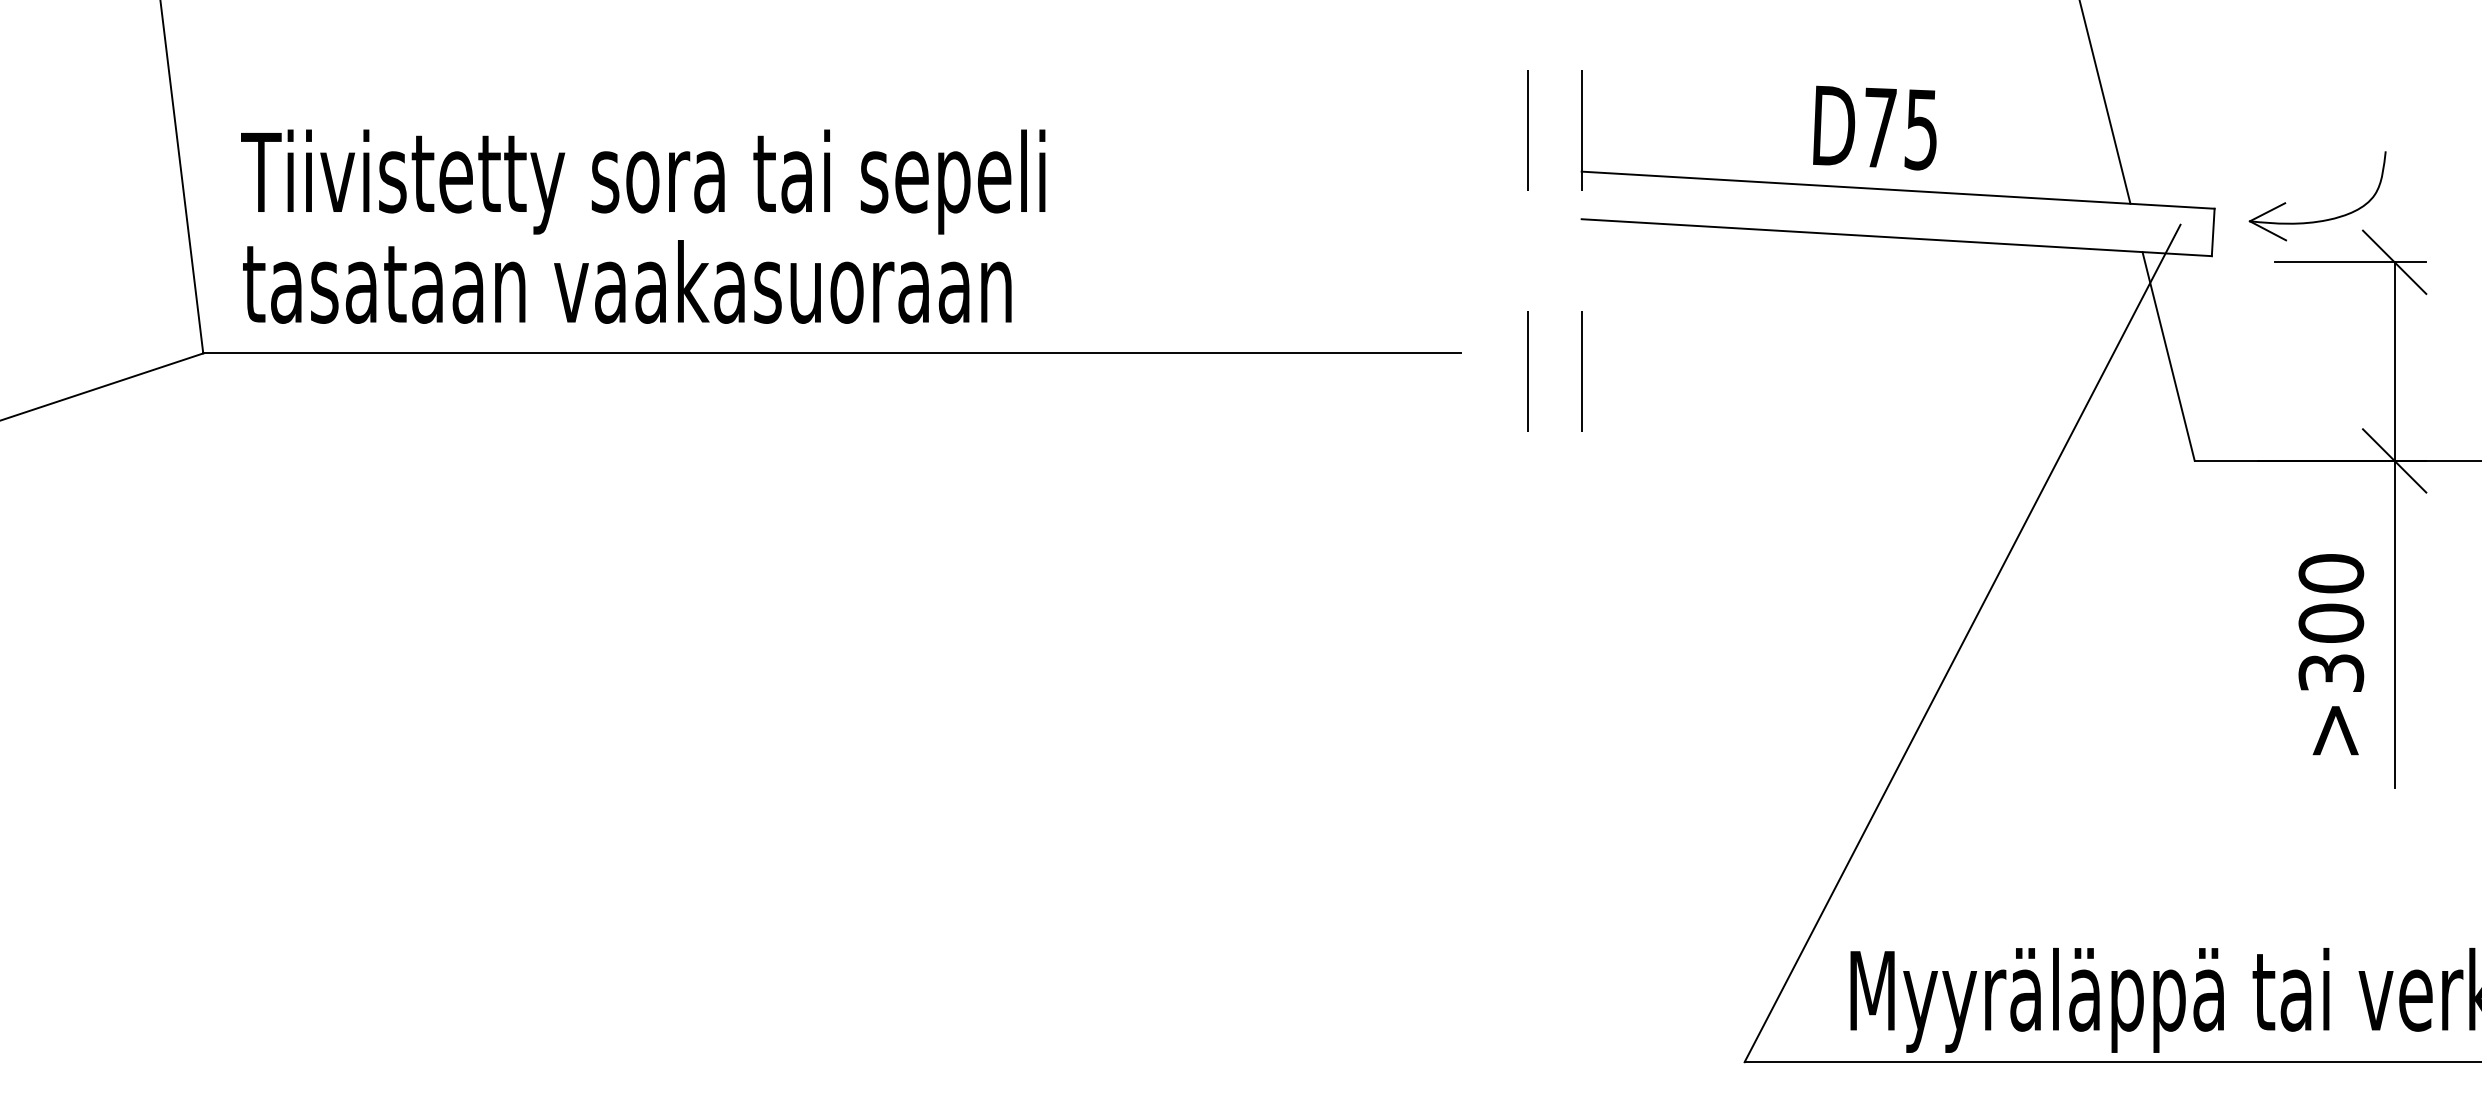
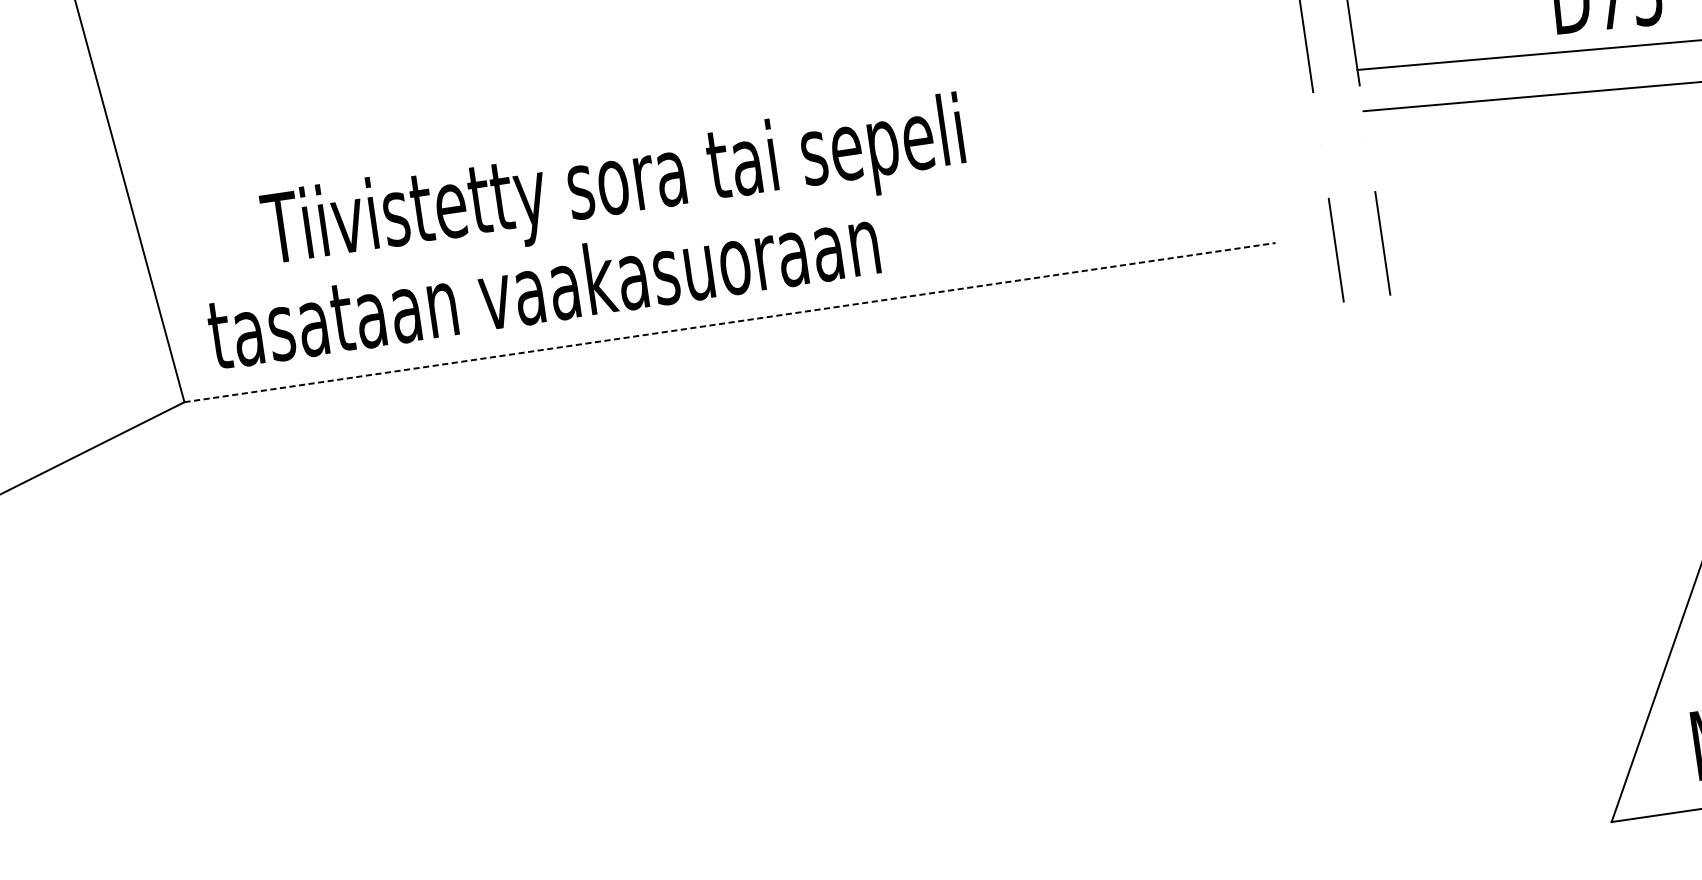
text: (643, 181) -> (614, 187), moved
line: (832, 353) -> (730, 322), solid -> dashed

